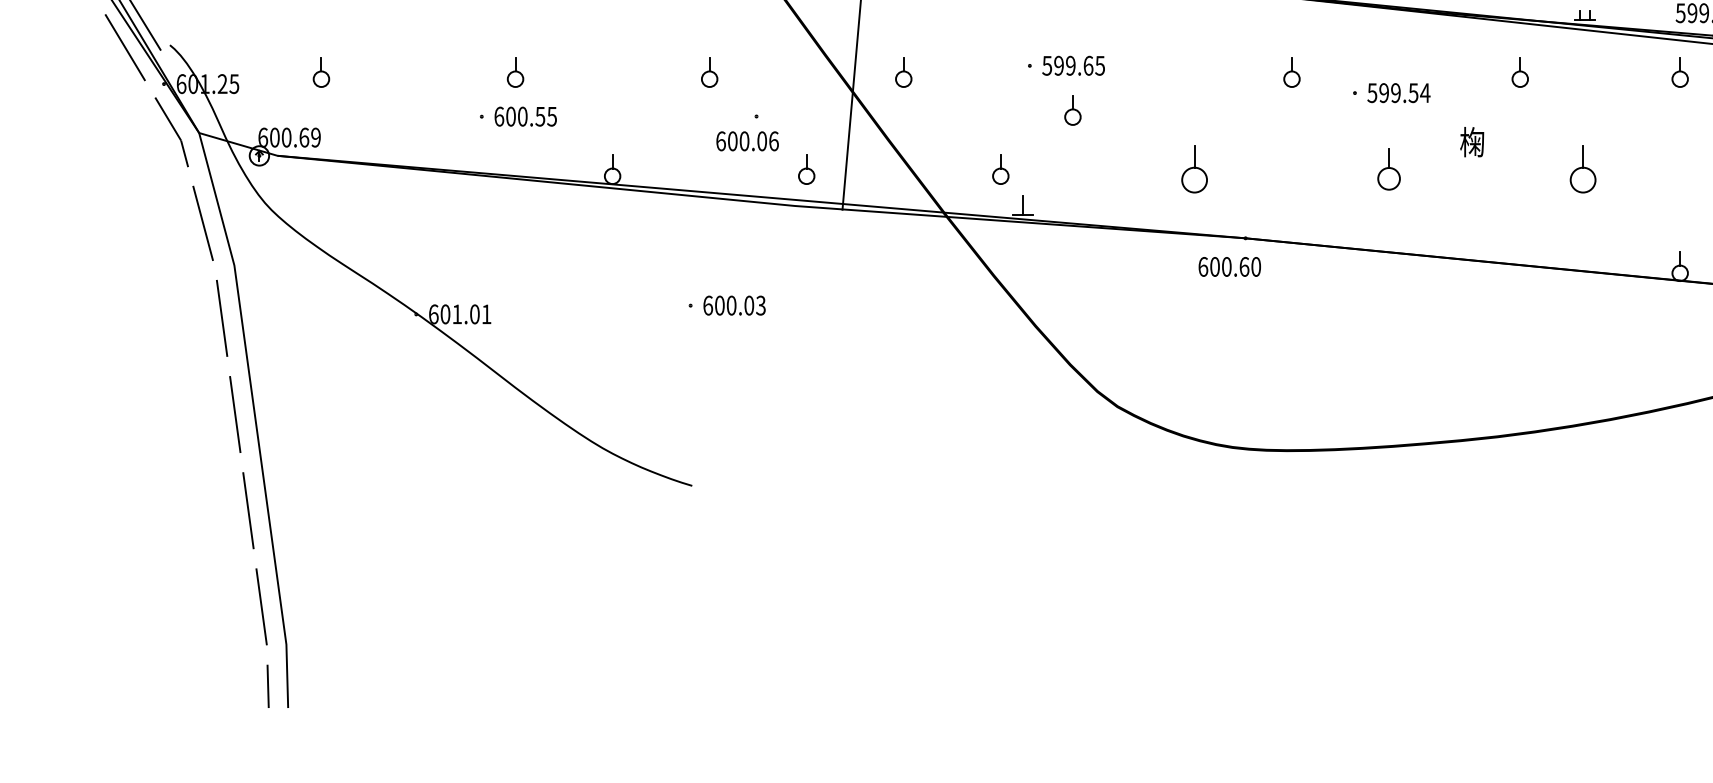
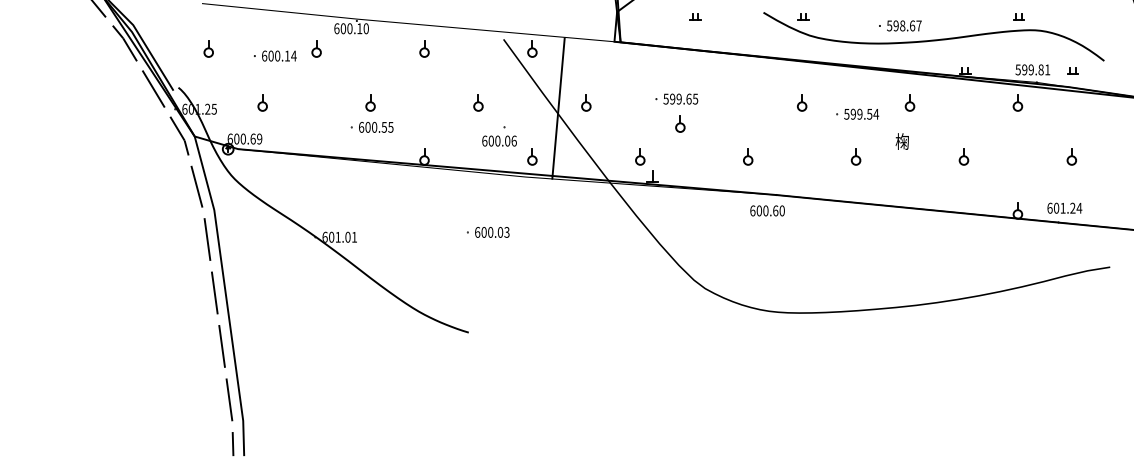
part: (1519, 71) -> (909, 102), moved
part: (1195, 169) -> (748, 156), size x0.62
part: (1387, 169) -> (855, 156), size x0.71
part: (1582, 169) -> (963, 156), size x0.62

